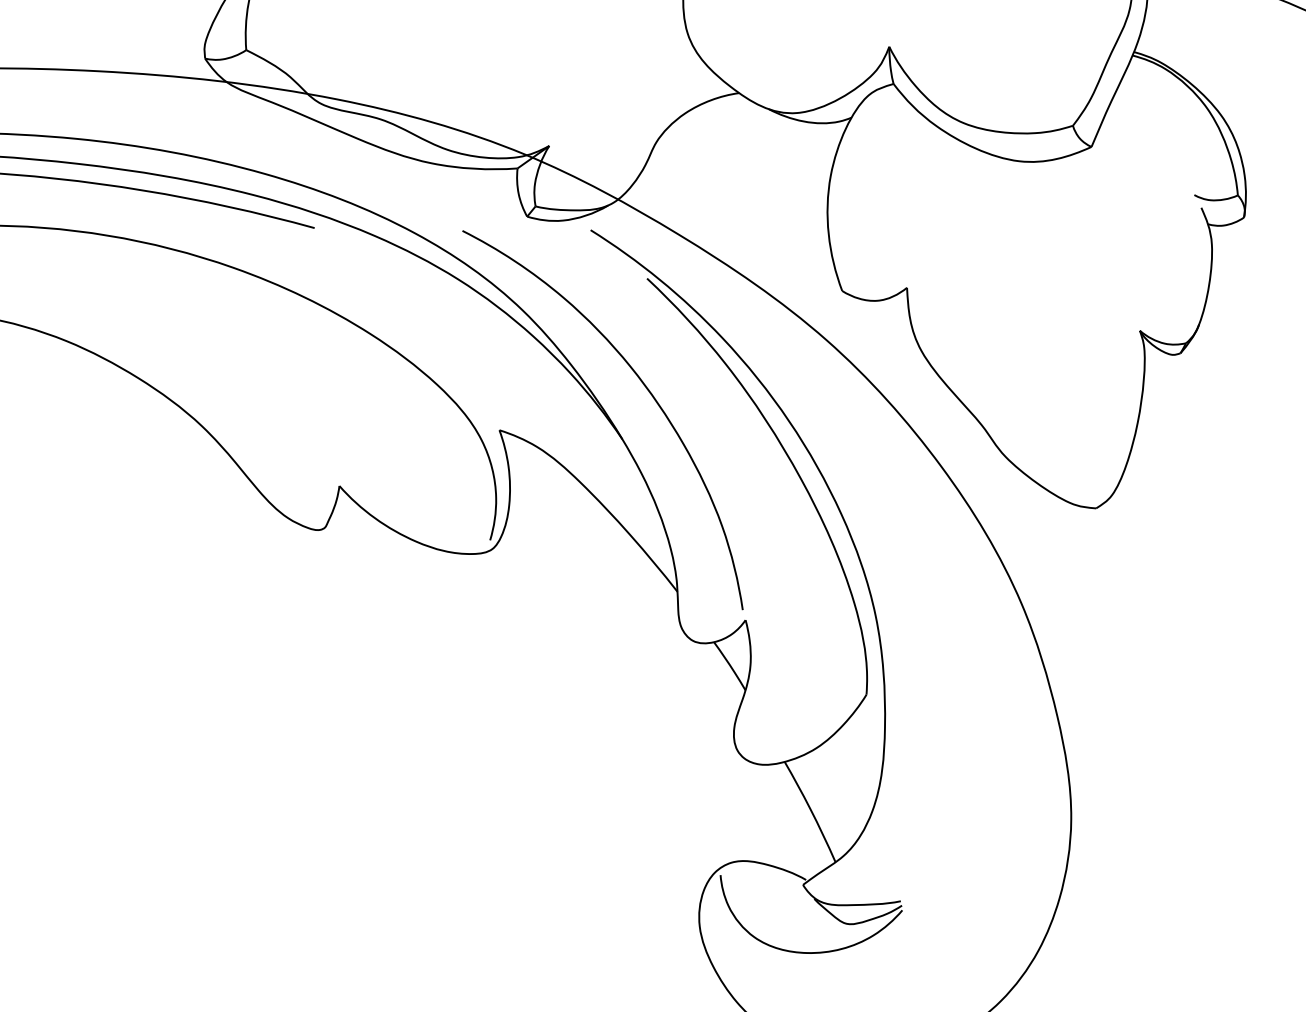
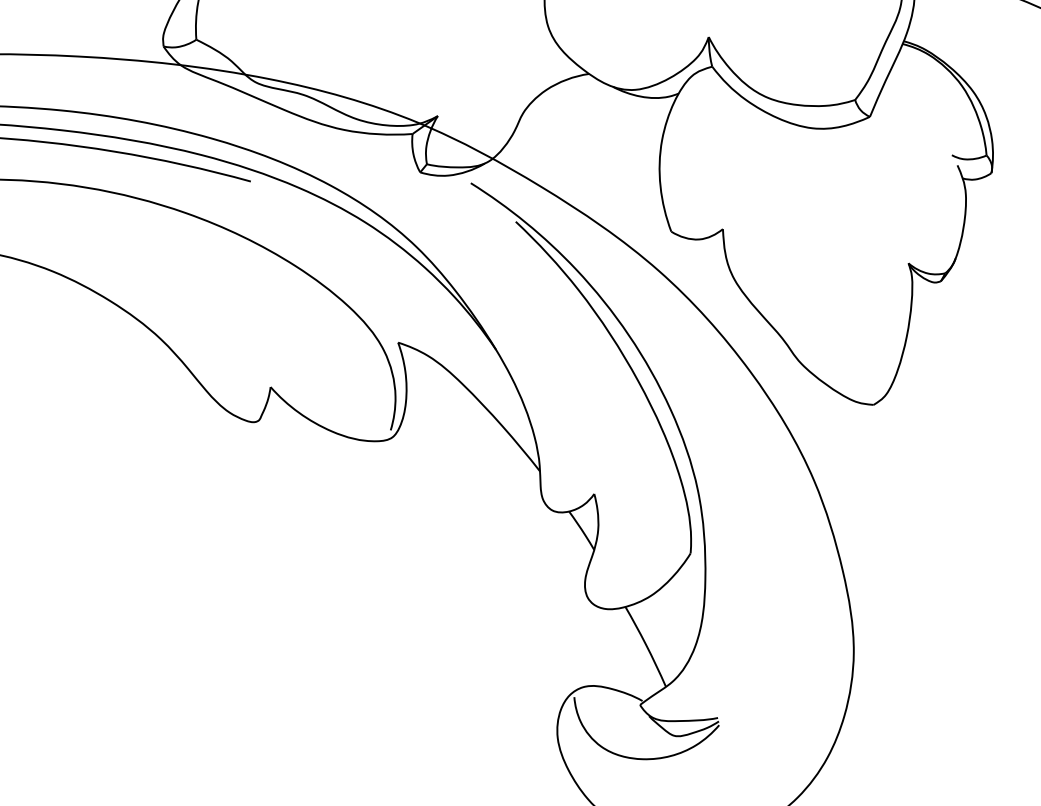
curve: (646, 389) -> (515, 310), removed

